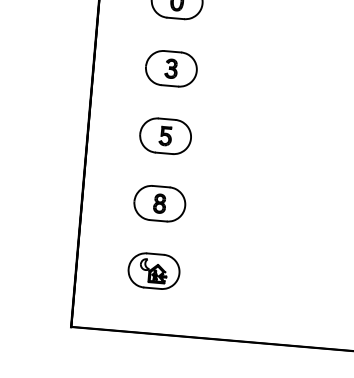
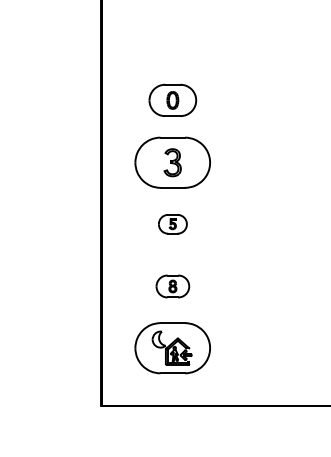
part: (171, 67) -> (172, 161), size x1.6
part: (165, 135) -> (172, 223), size x0.6
part: (159, 203) -> (172, 286), size x0.7
part: (153, 271) -> (172, 348), size x1.6

